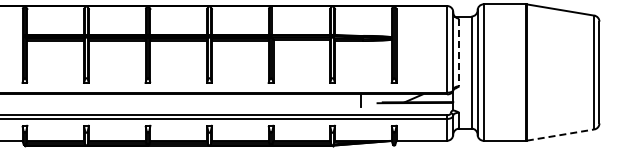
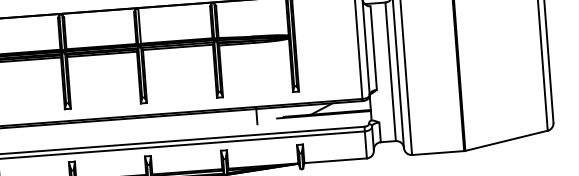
line: (459, 52) -> (373, 48), dashed -> solid
line: (561, 135) -> (507, 141), dashed -> solid

